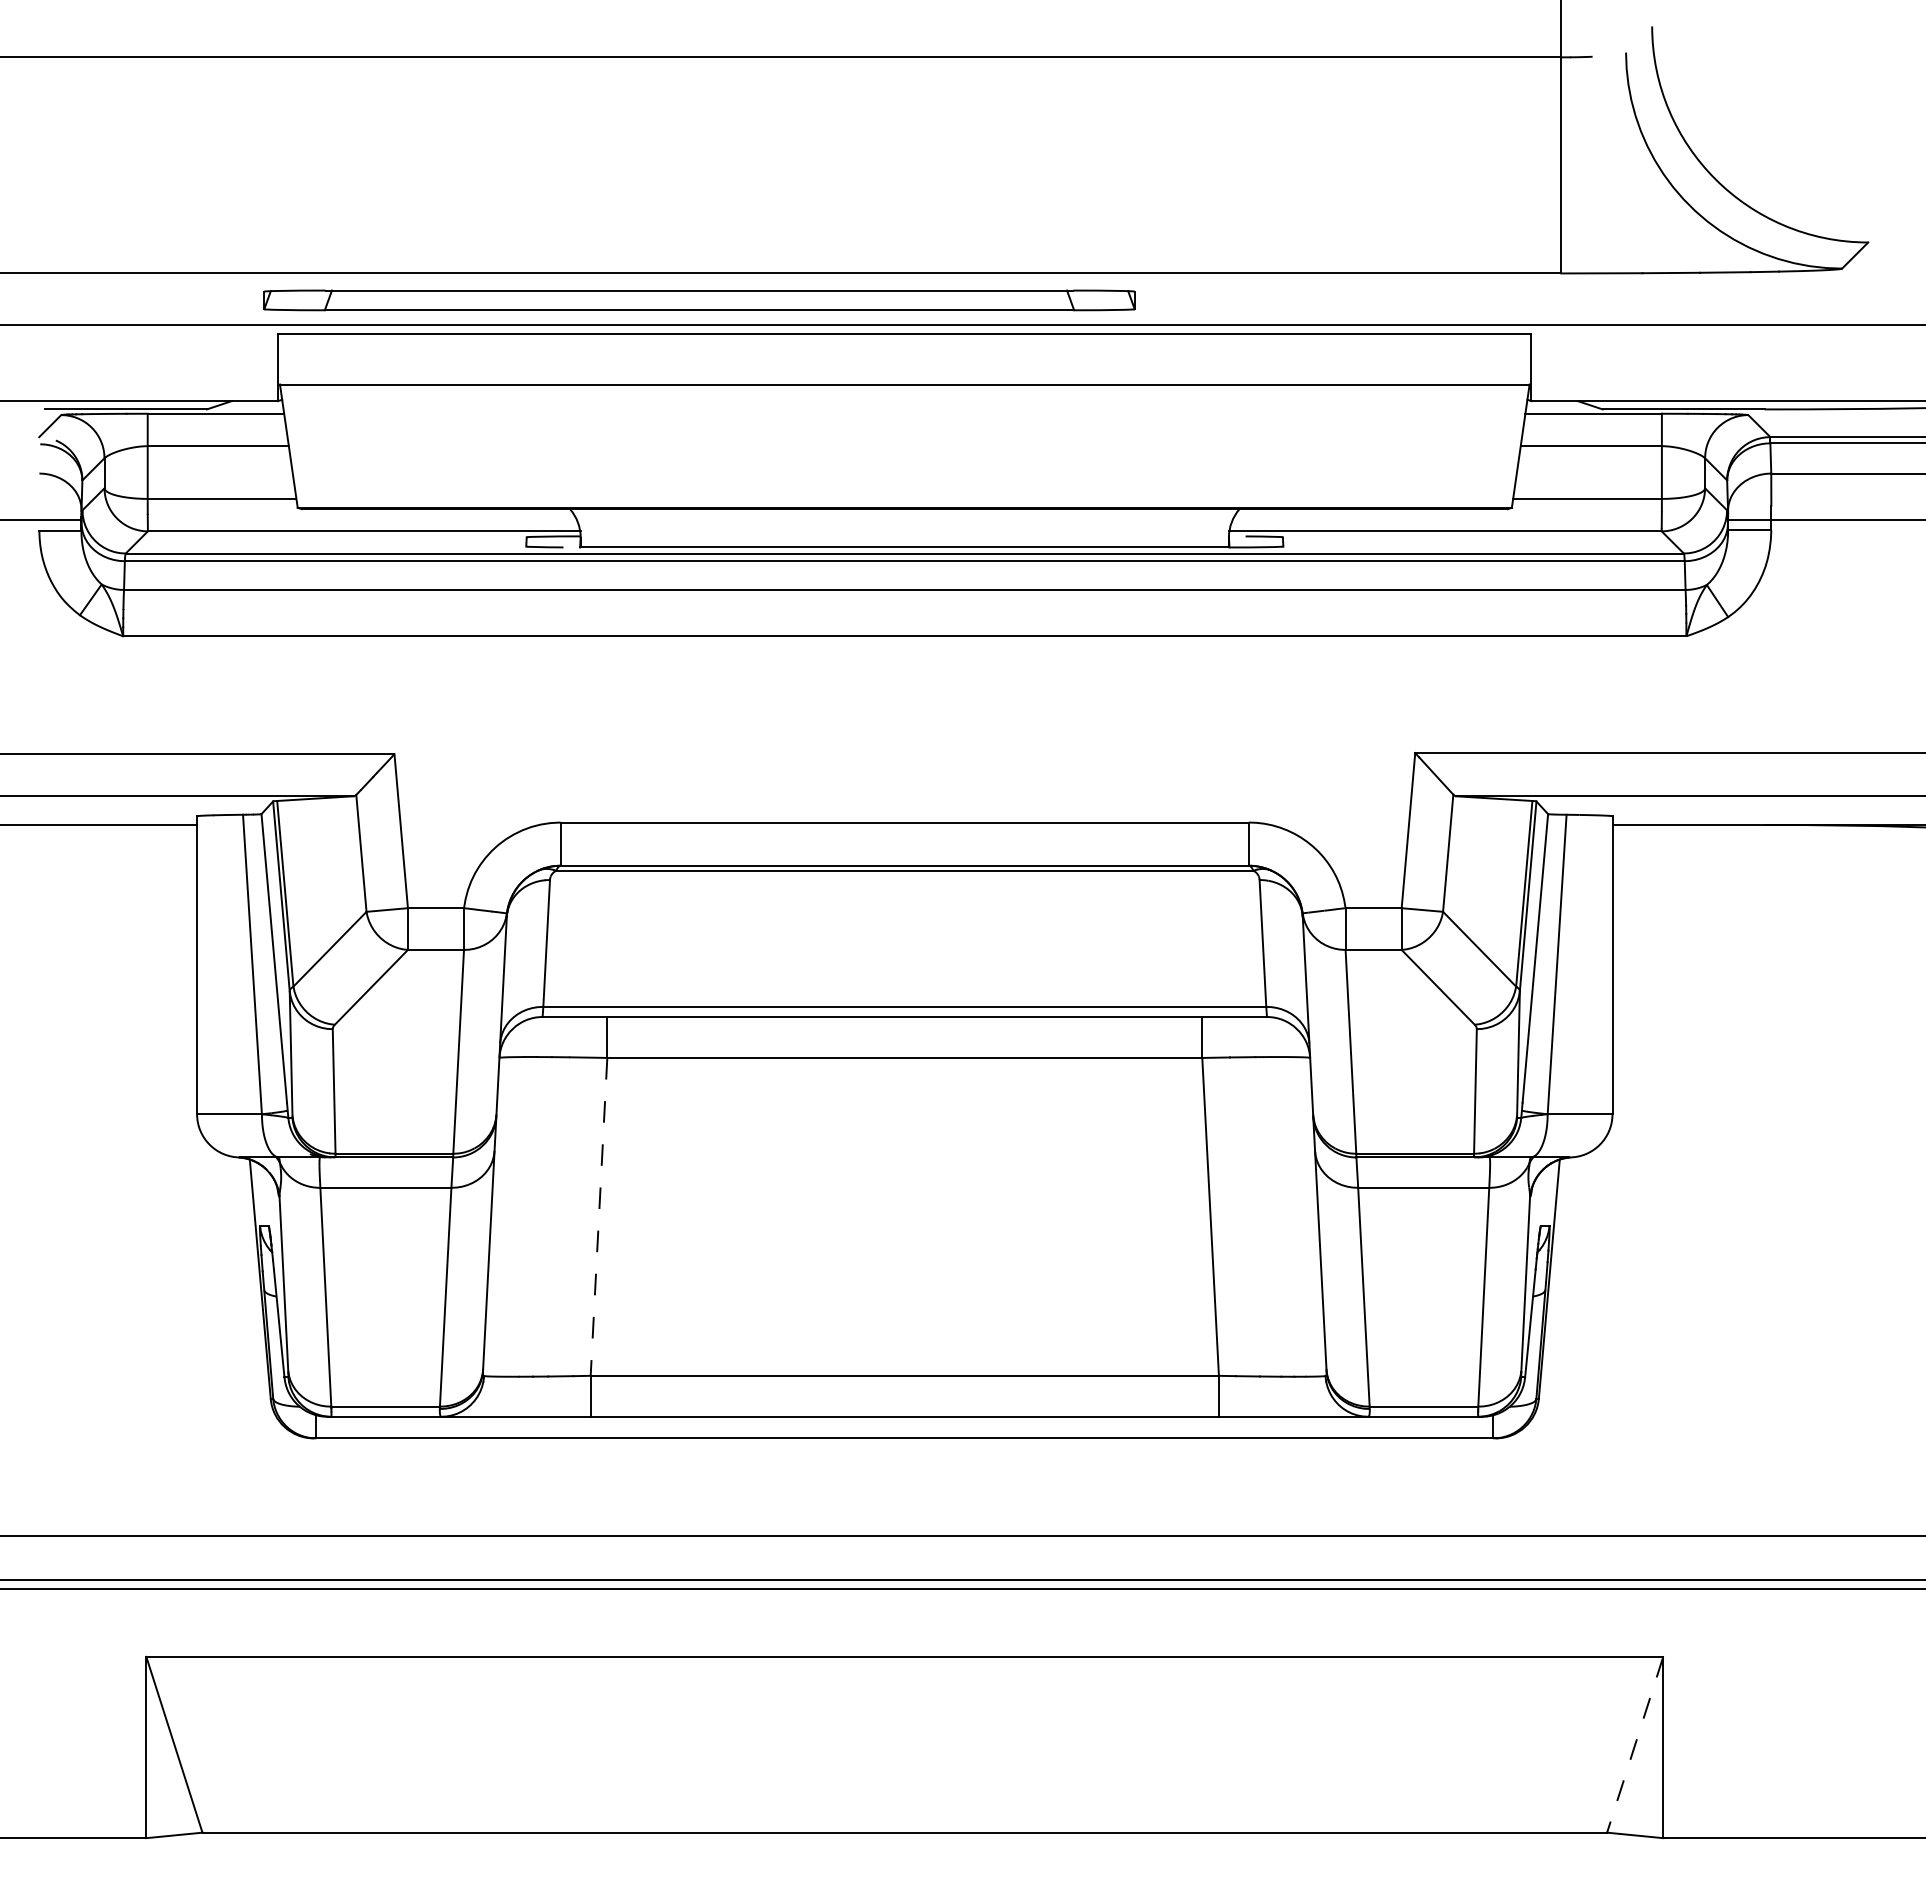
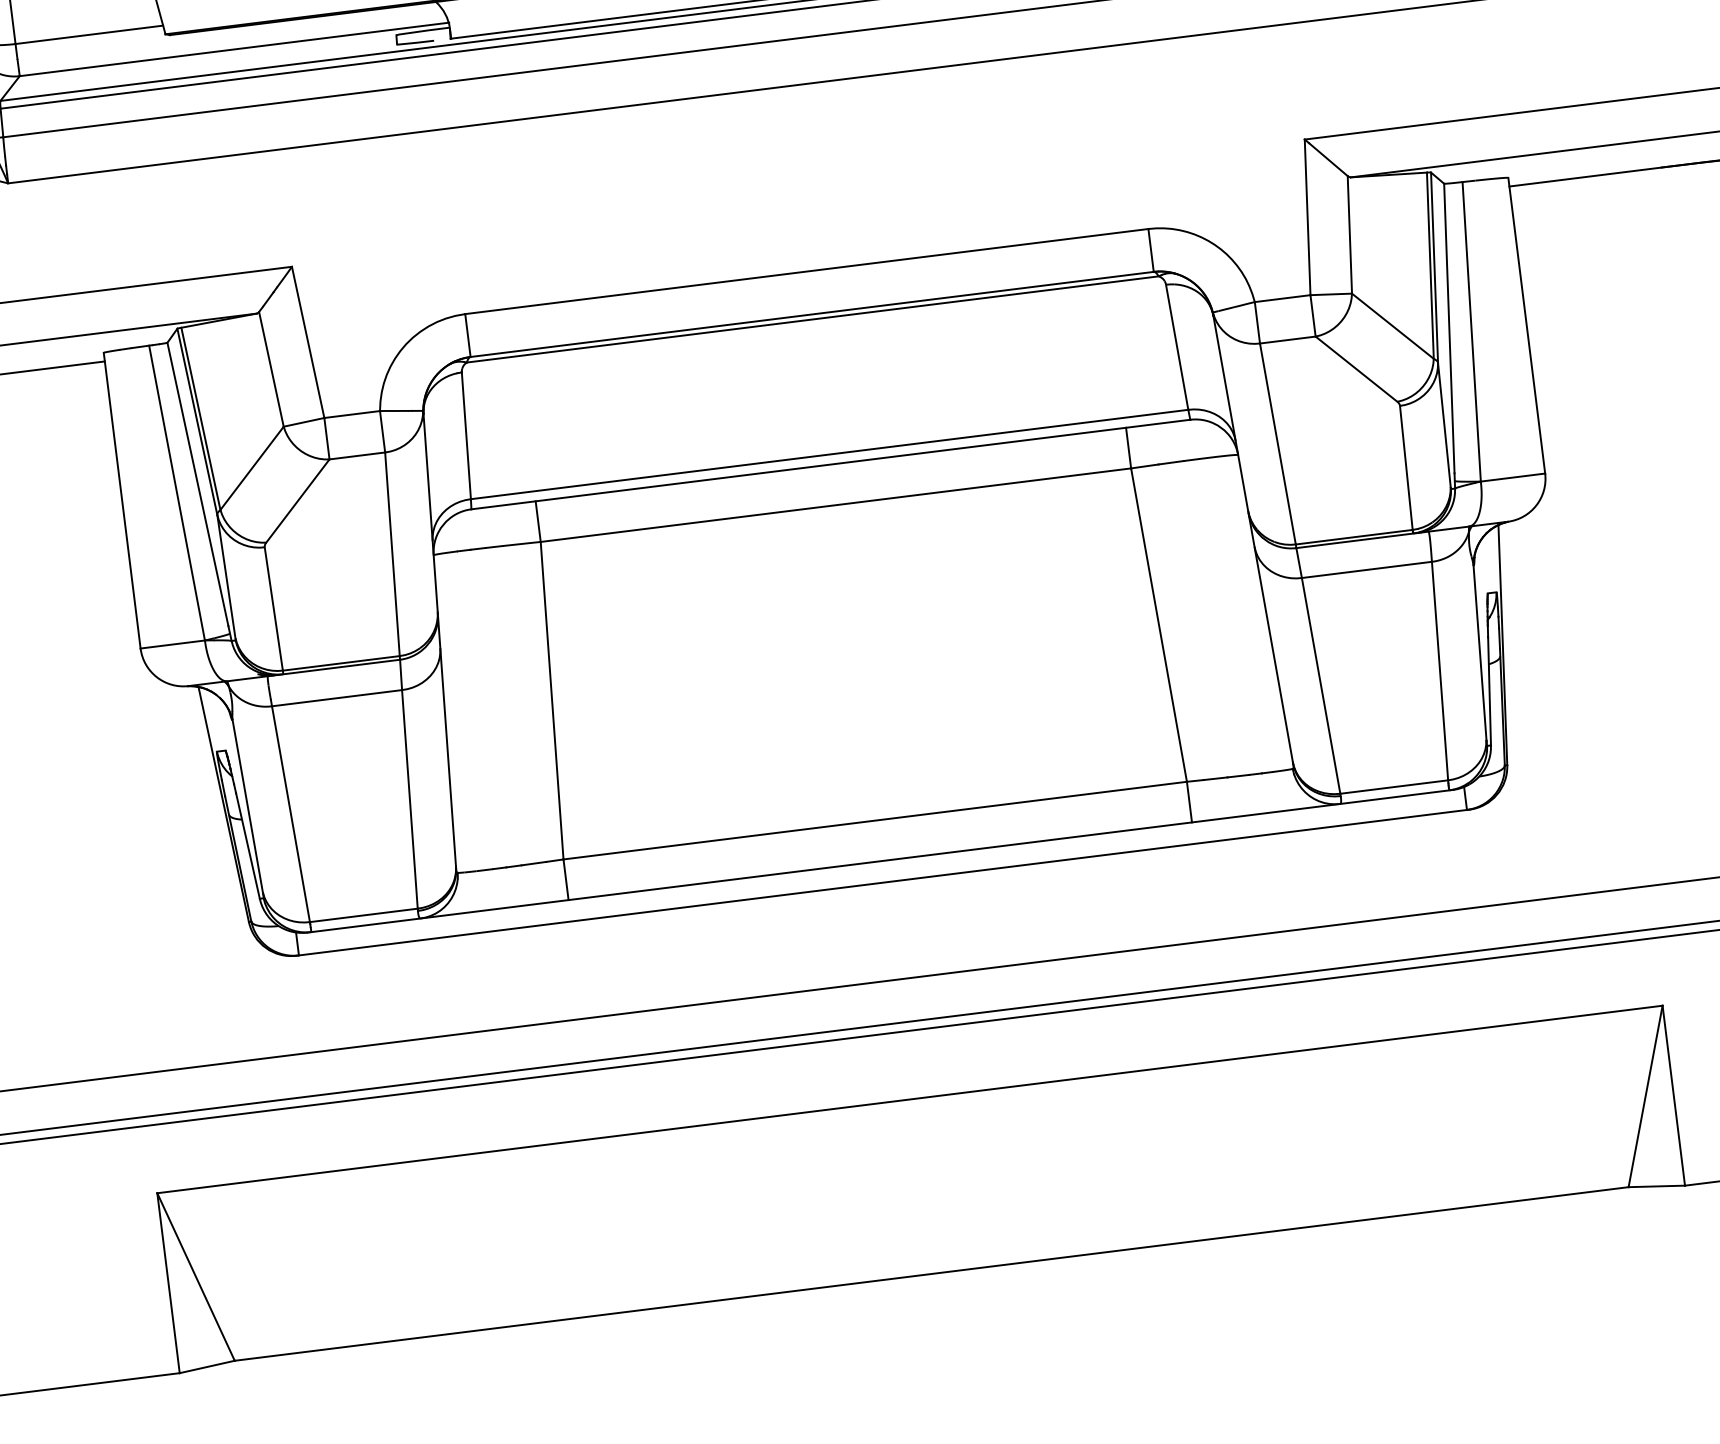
line: (598, 1217) -> (551, 701), dashed -> solid
line: (1635, 1745) -> (1646, 1097), dashed -> solid

